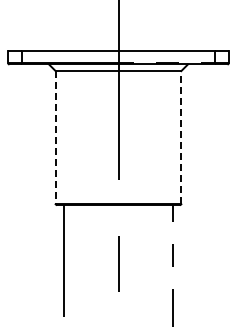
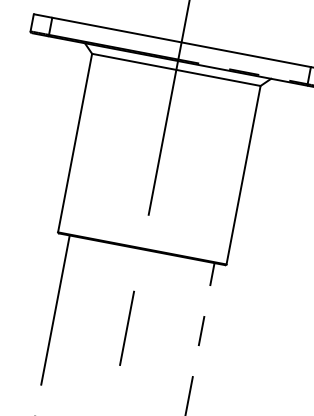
line: (55, 137) -> (74, 142), dashed -> solid
line: (181, 137) -> (243, 175), dashed -> solid

